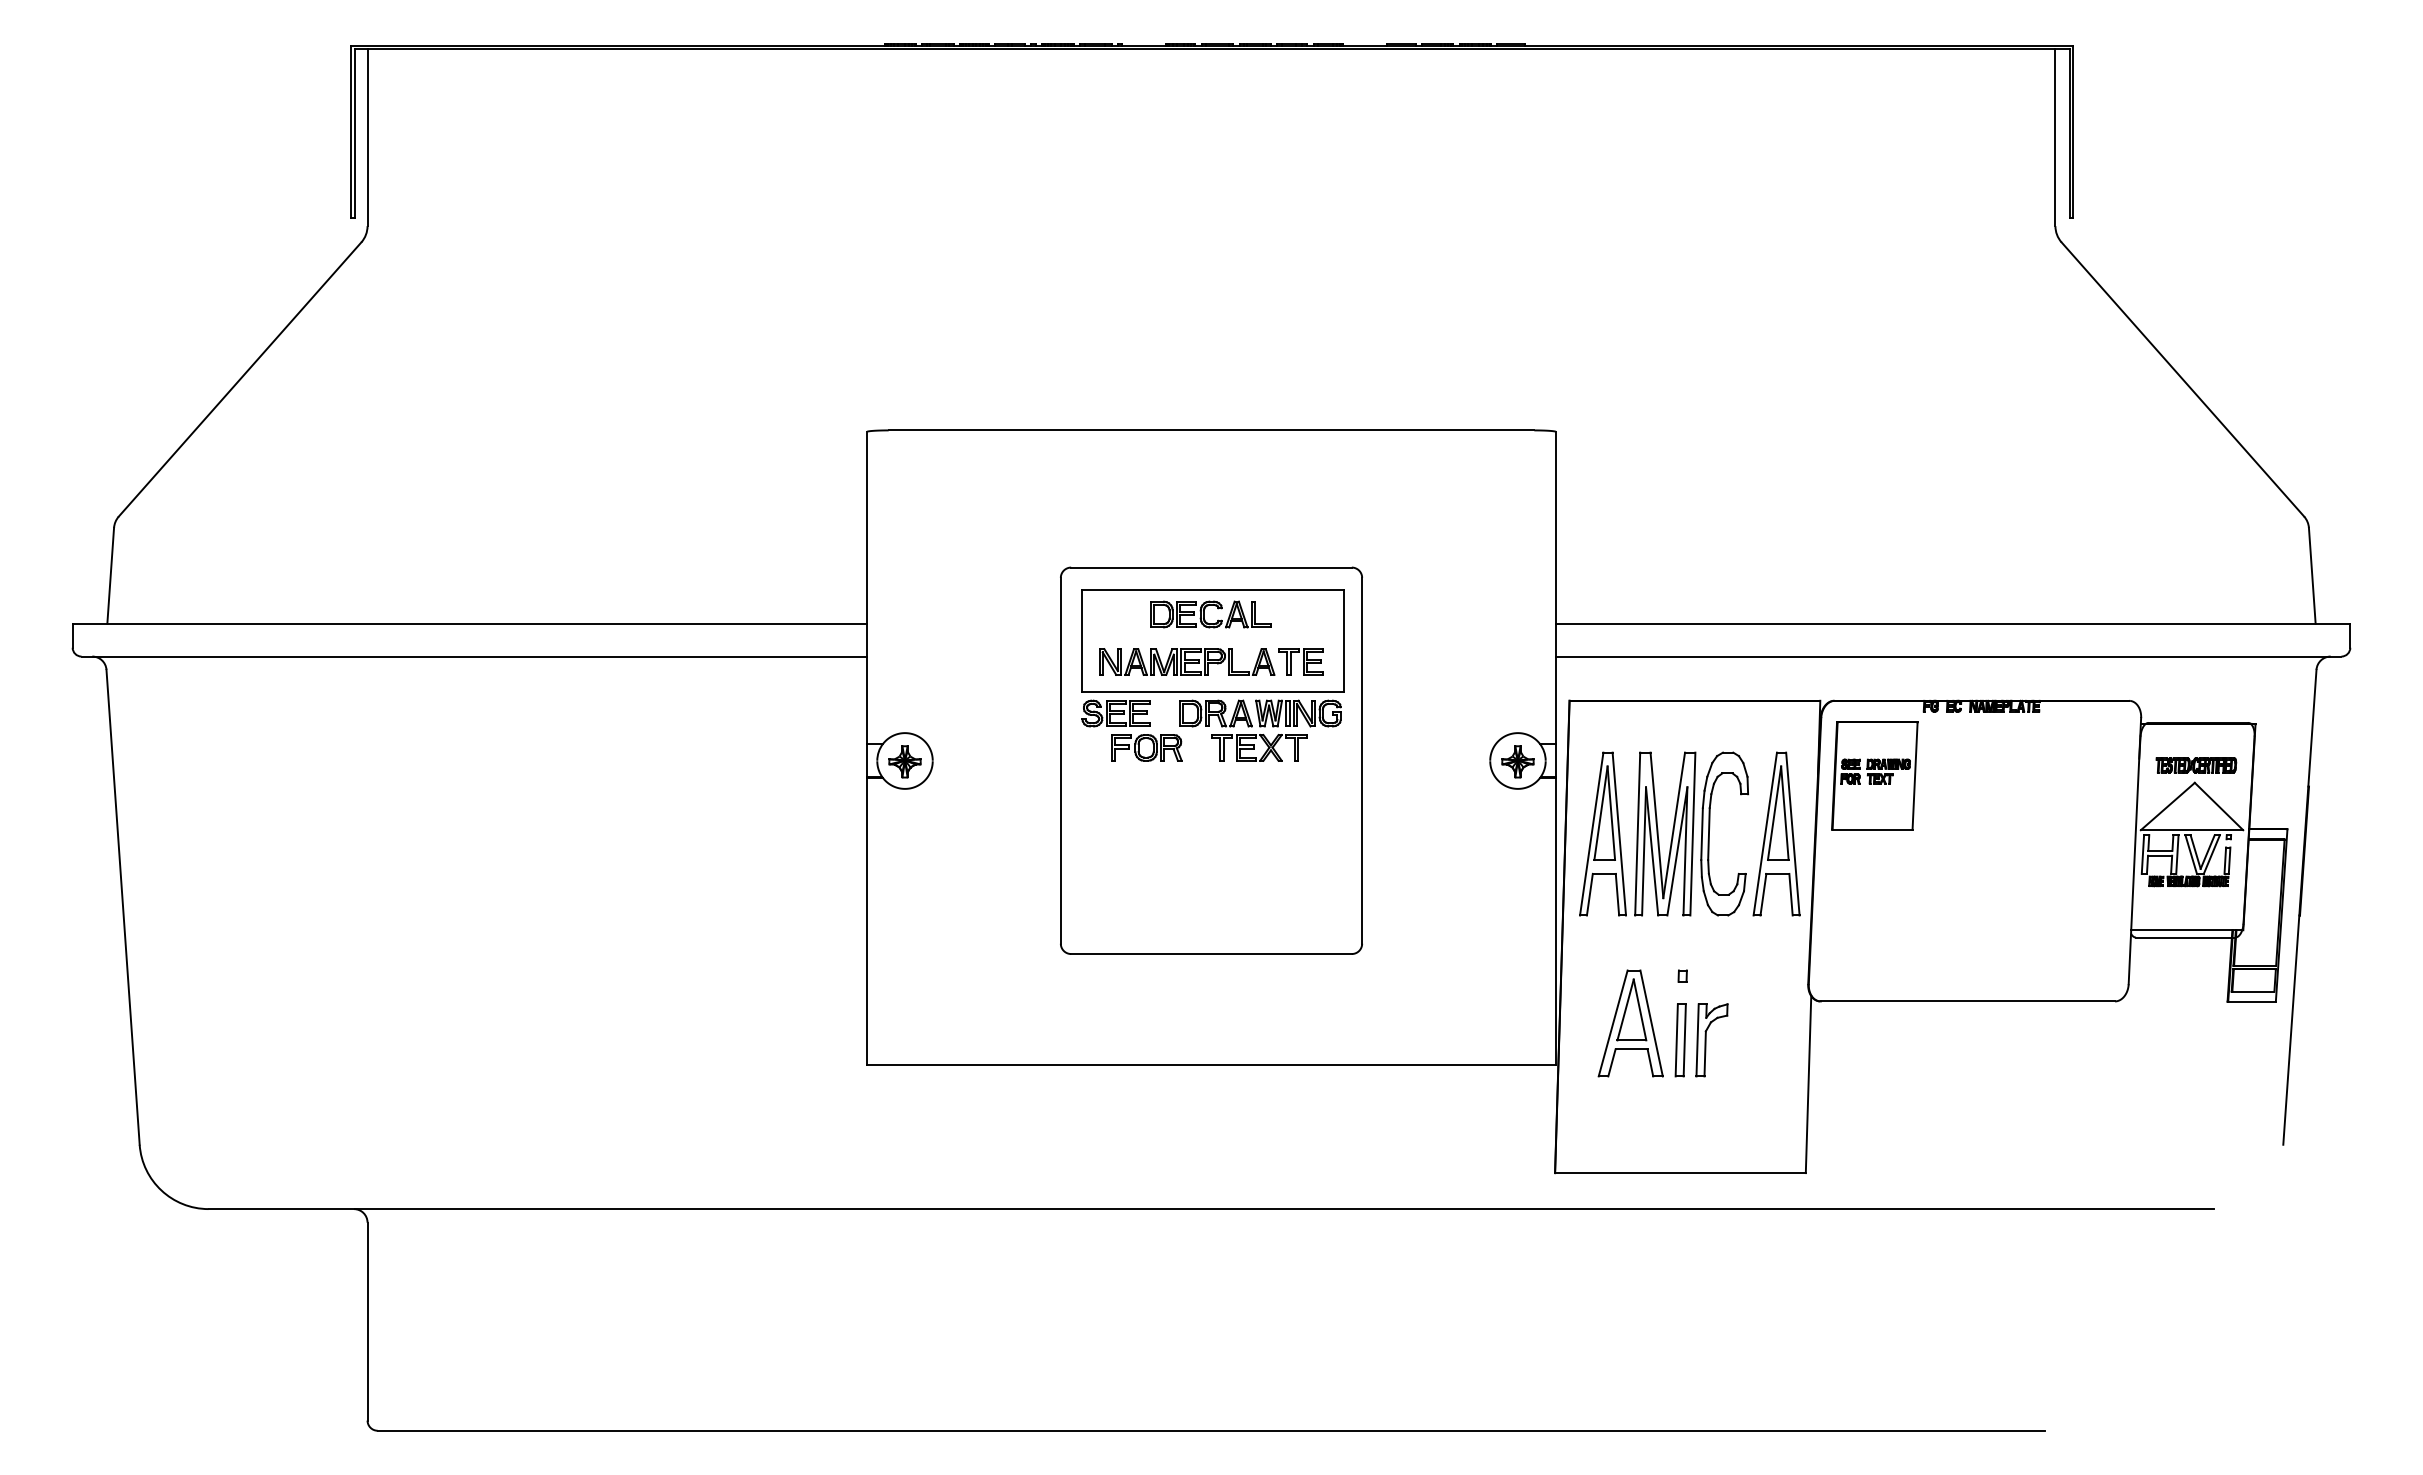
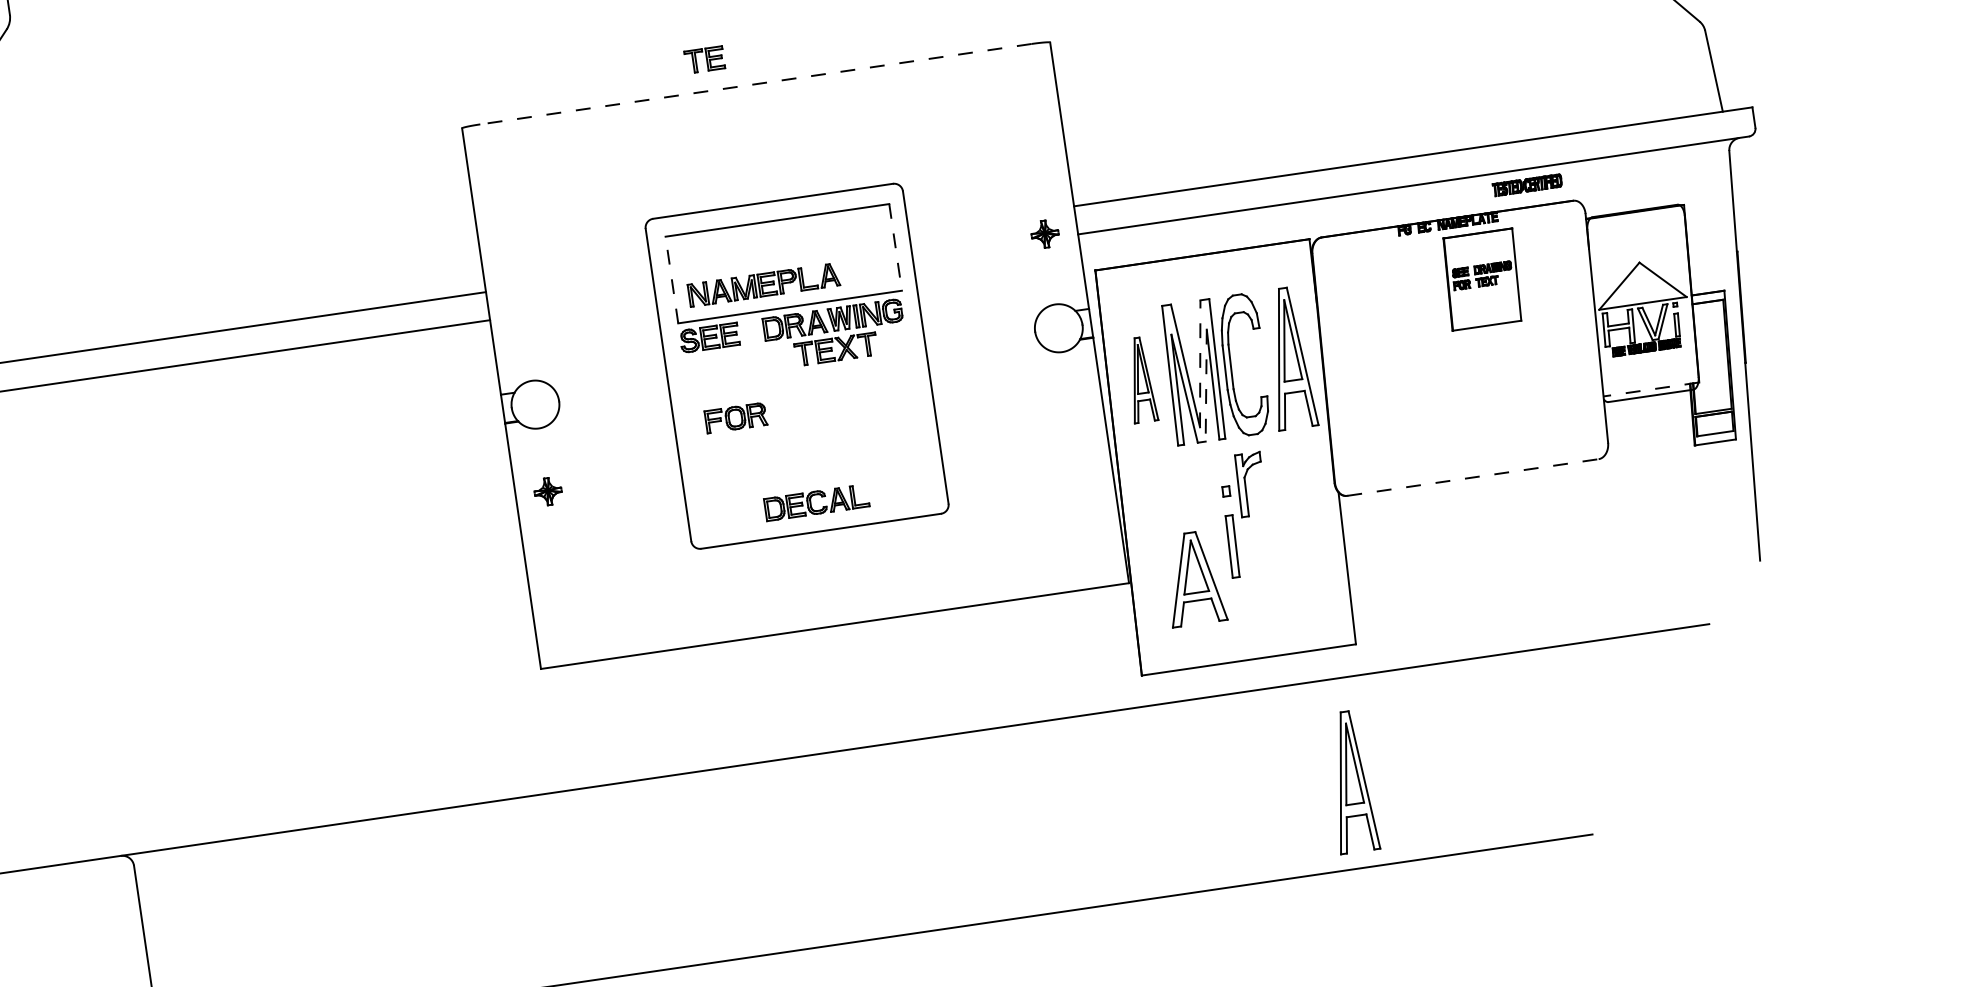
line: (1211, 430) -> (755, 84), solid -> dashed
part: (1210, 614) -> (816, 502), moved
line: (1082, 640) -> (671, 279), solid -> dashed
line: (1344, 640) -> (895, 247), solid -> dashed
part: (1300, 661) -> (704, 59), moved
part: (1146, 747) -> (735, 417), moved
part: (904, 761) -> (547, 491), moved
part: (1517, 761) -> (1044, 234), moved
part: (2196, 765) -> (1527, 185), moved
part: (1874, 775) -> (1482, 279), moved
line: (1674, 825) -> (1200, 363), solid -> dashed
part: (1602, 833) -> (1140, 379), size x0.6
line: (1677, 851) -> (1206, 385), solid -> dashed
line: (2186, 930) -> (1650, 389), solid -> dashed
line: (1968, 1001) -> (1473, 477), solid -> dashed
part: (1630, 1023) -> (1193, 578), moved
part: (1711, 1040) -> (1250, 484), moved
part: (1776, 1329) -> (1350, 781), added

